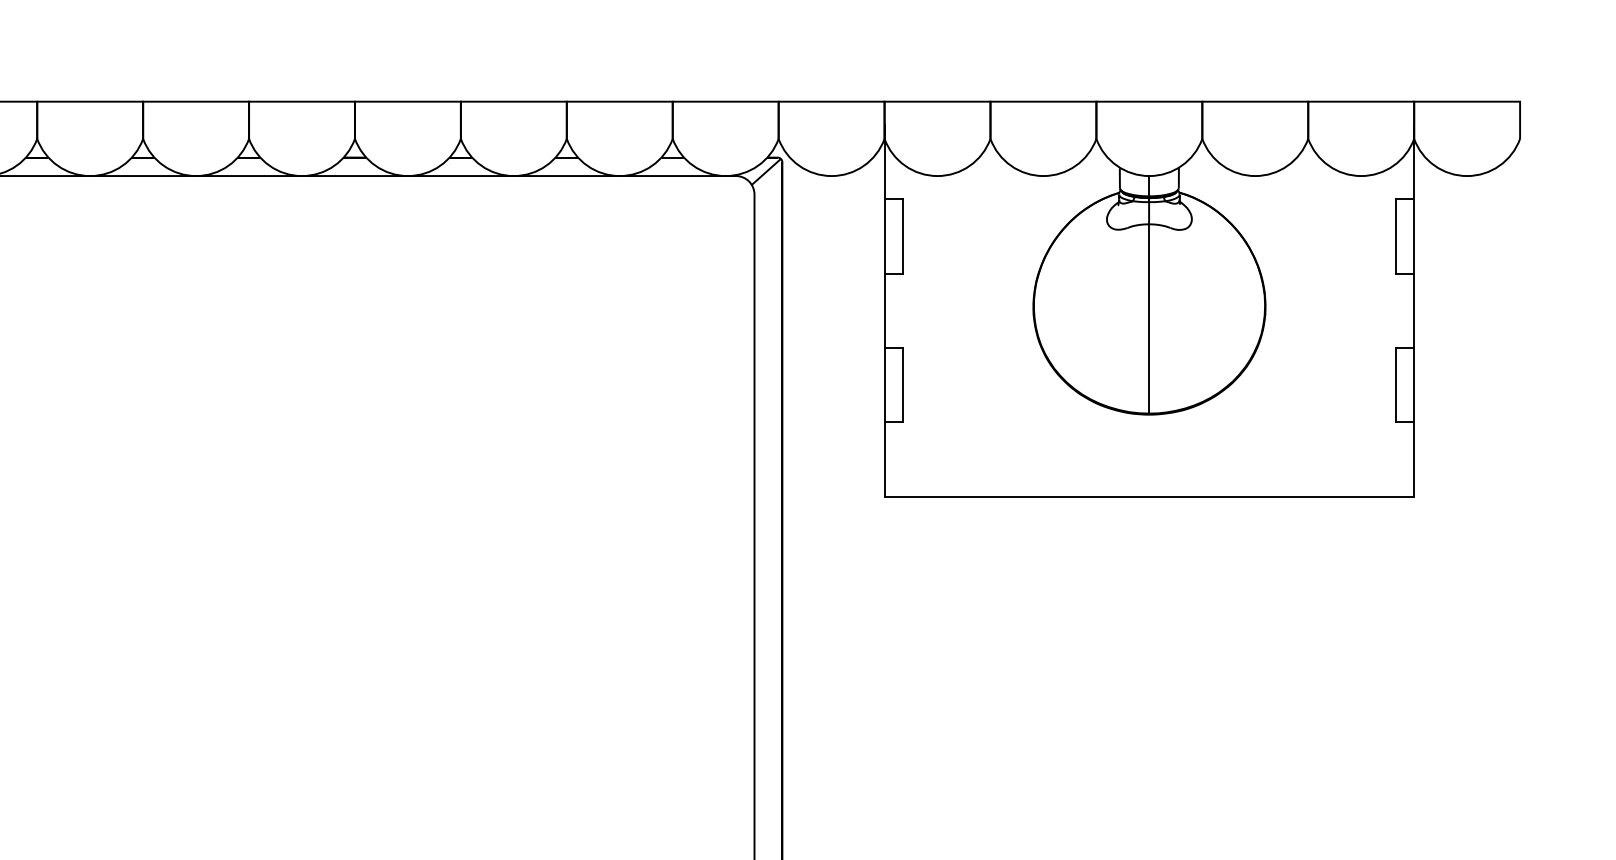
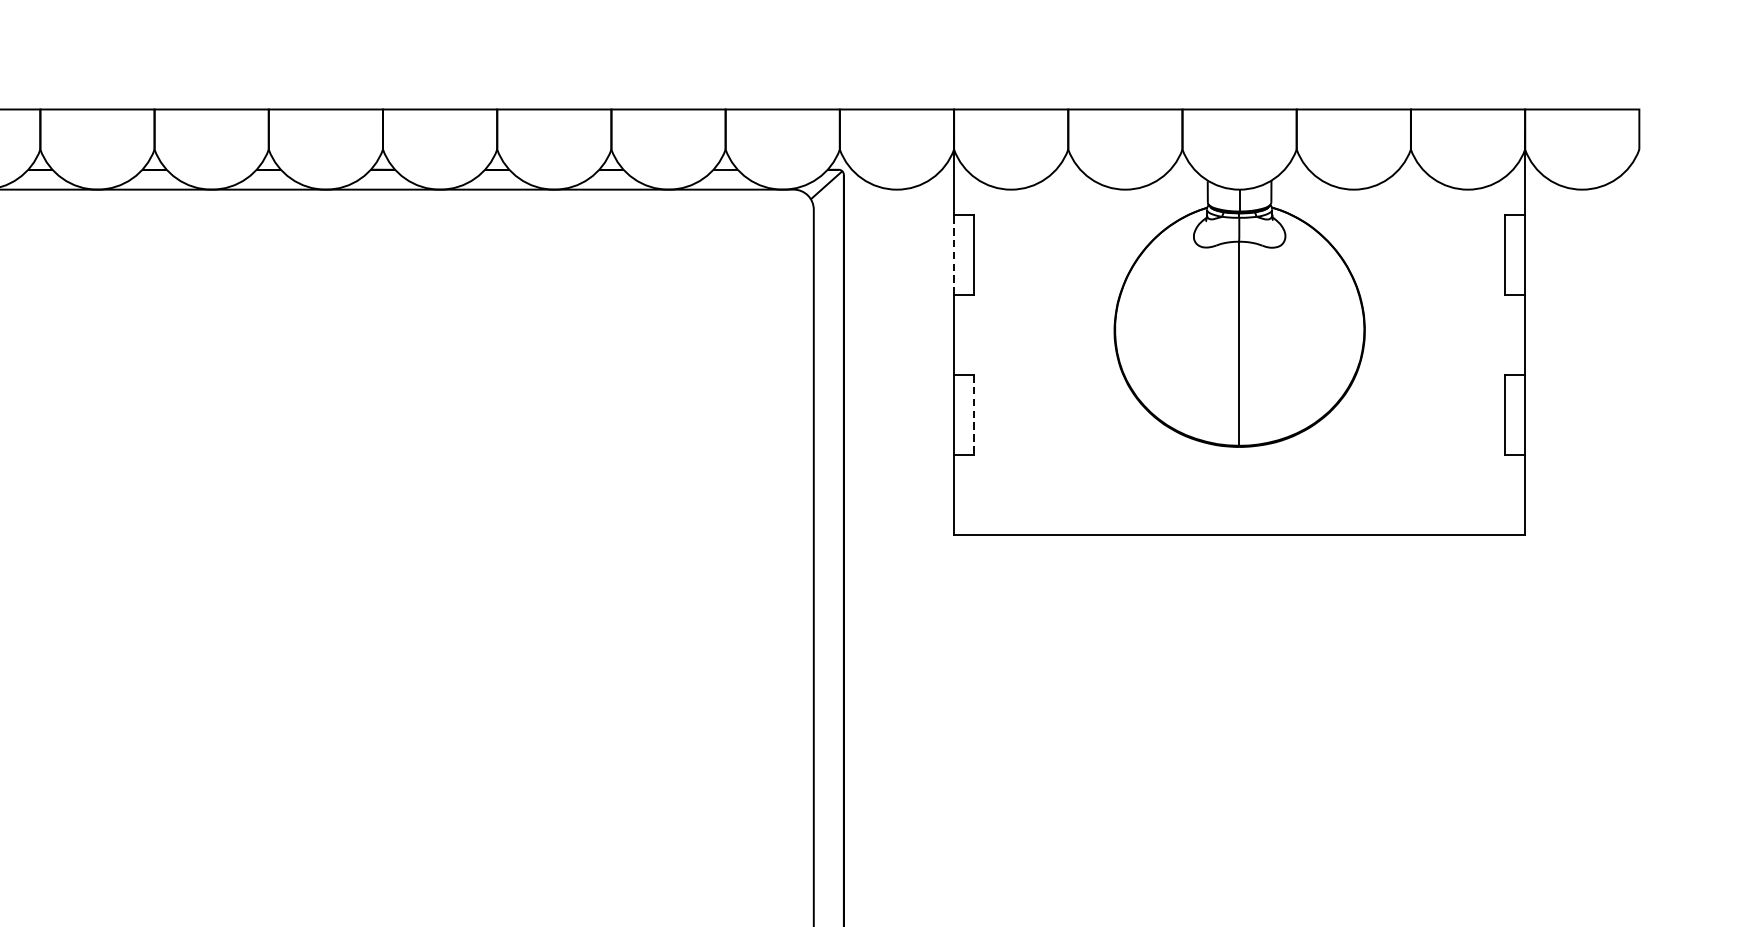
line: (884, 235) -> (953, 253), solid -> dashed
line: (903, 385) -> (974, 415), solid -> dashed

